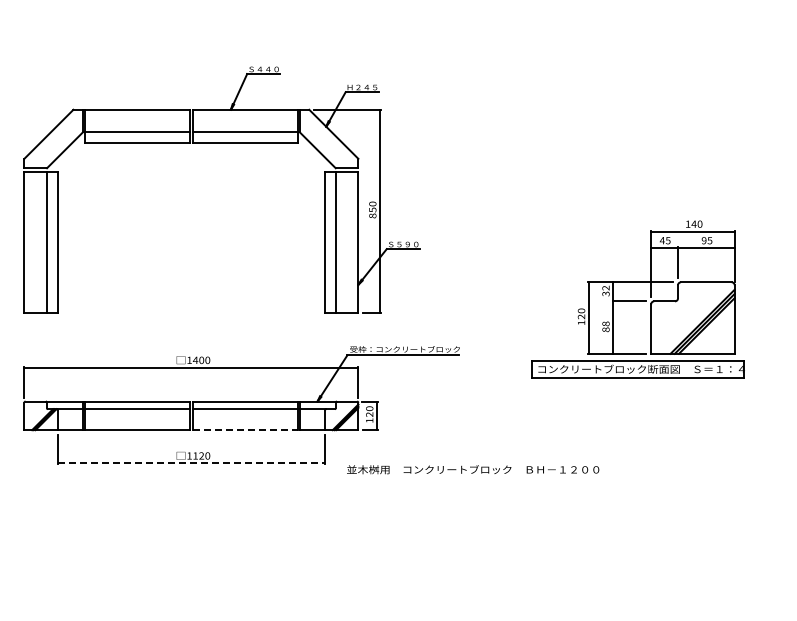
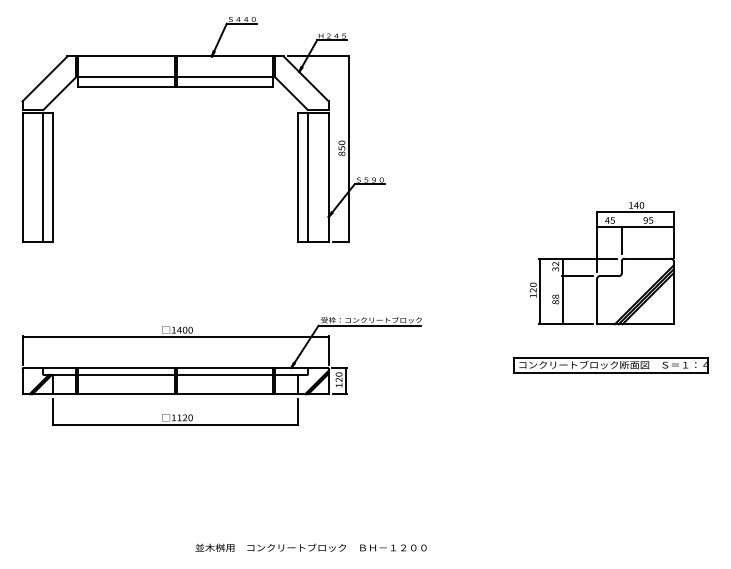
part: (221, 143) -> (203, 87), moved
part: (637, 369) -> (610, 365), moved
line: (245, 430) -> (225, 394), dashed -> solid
line: (191, 463) -> (175, 424), dashed -> solid
text: (473, 469) -> (311, 547), moved

